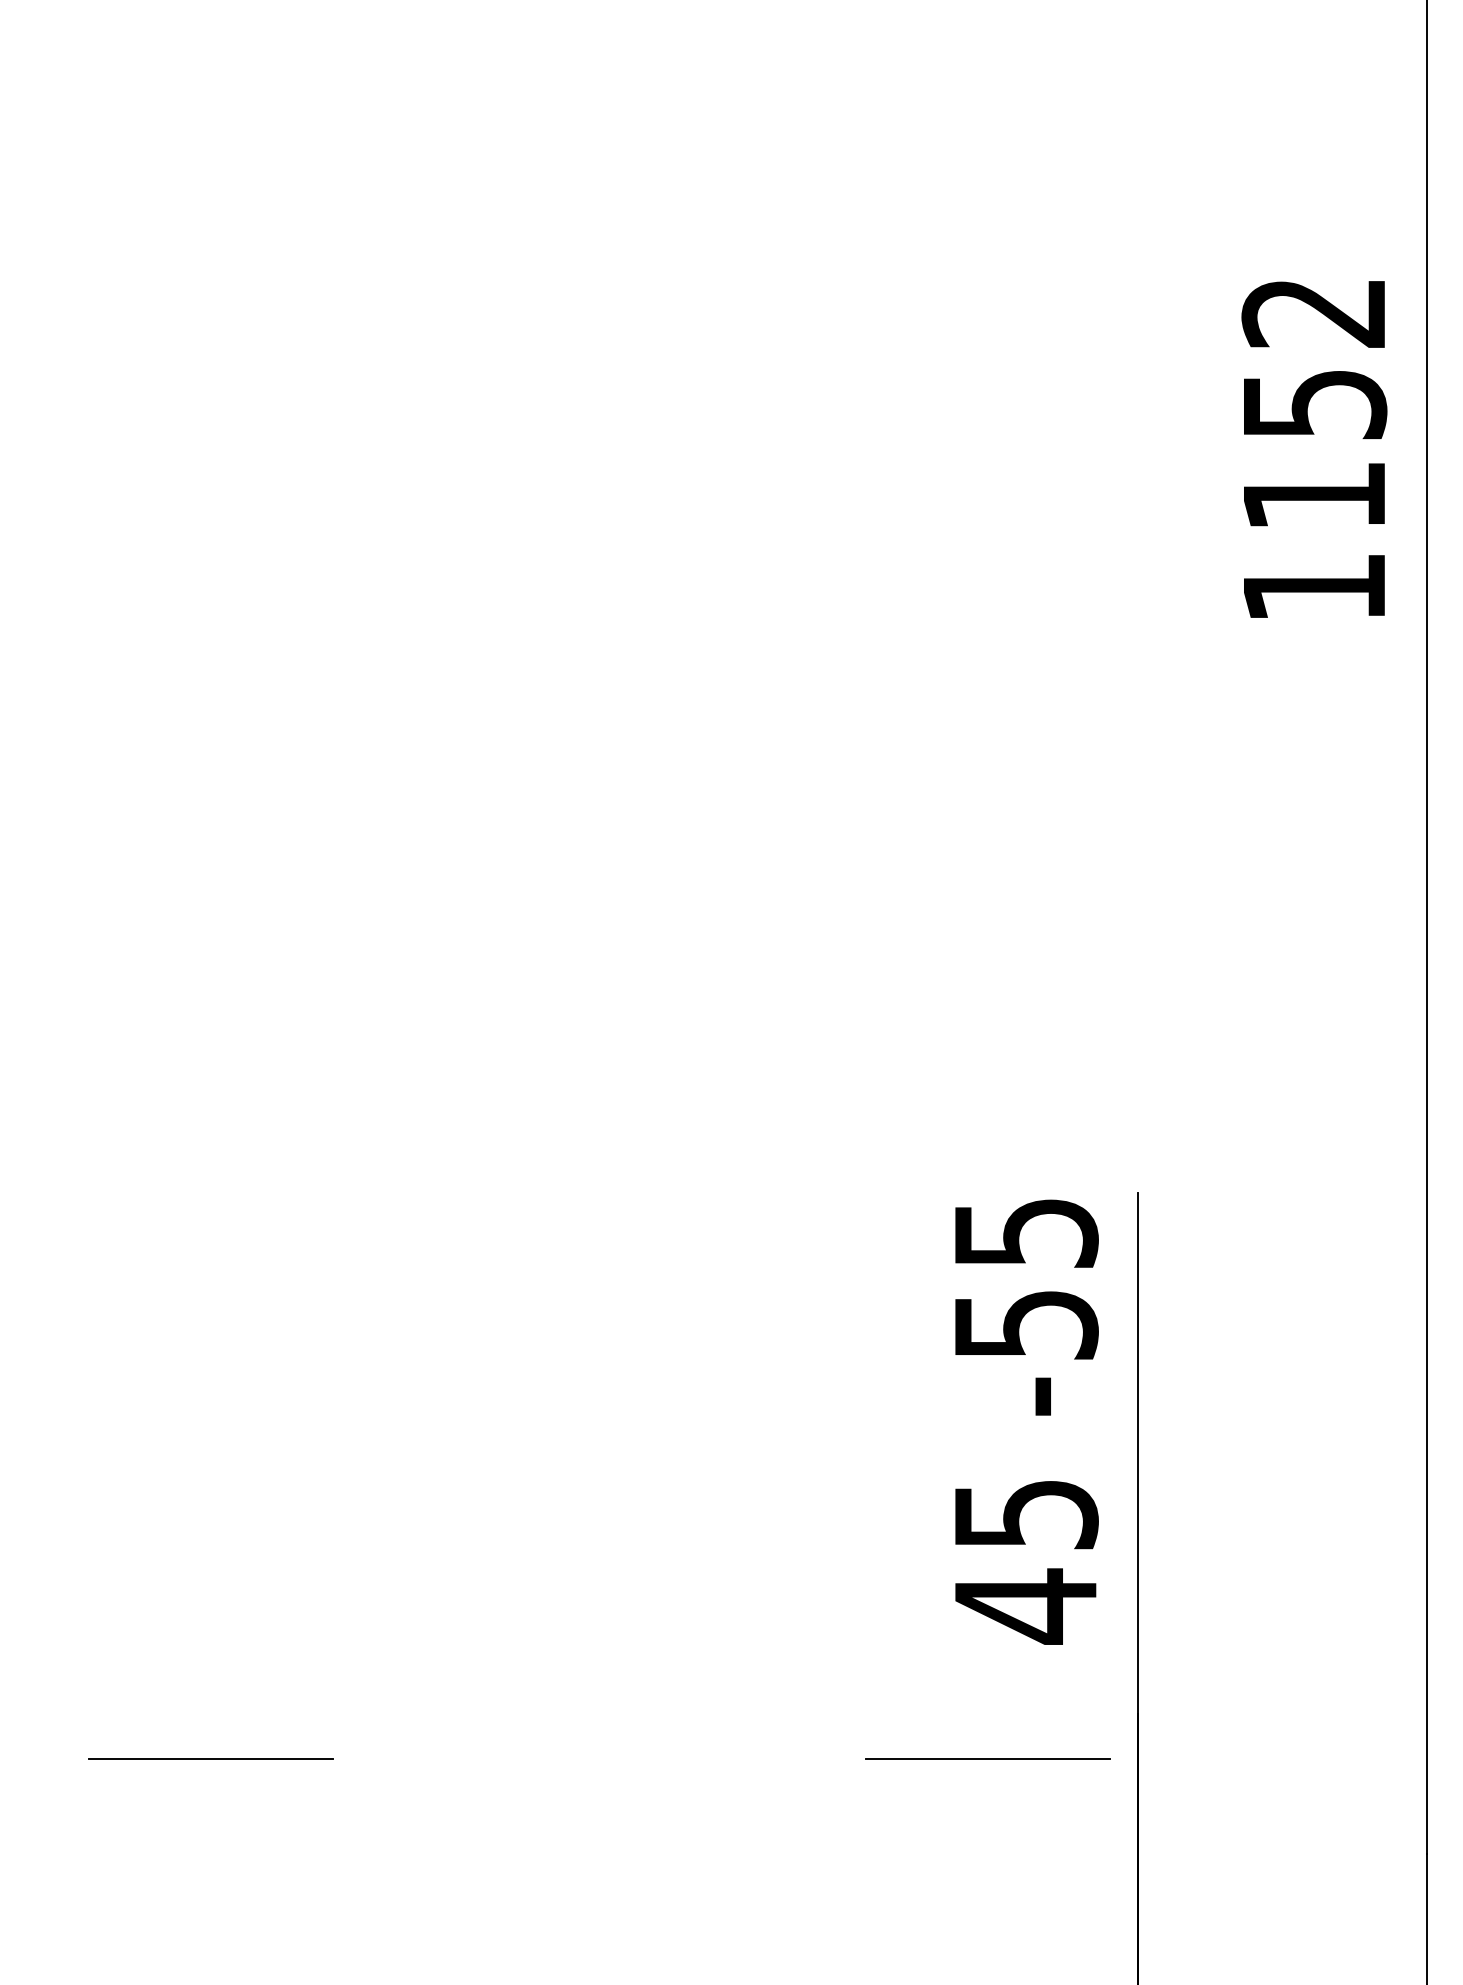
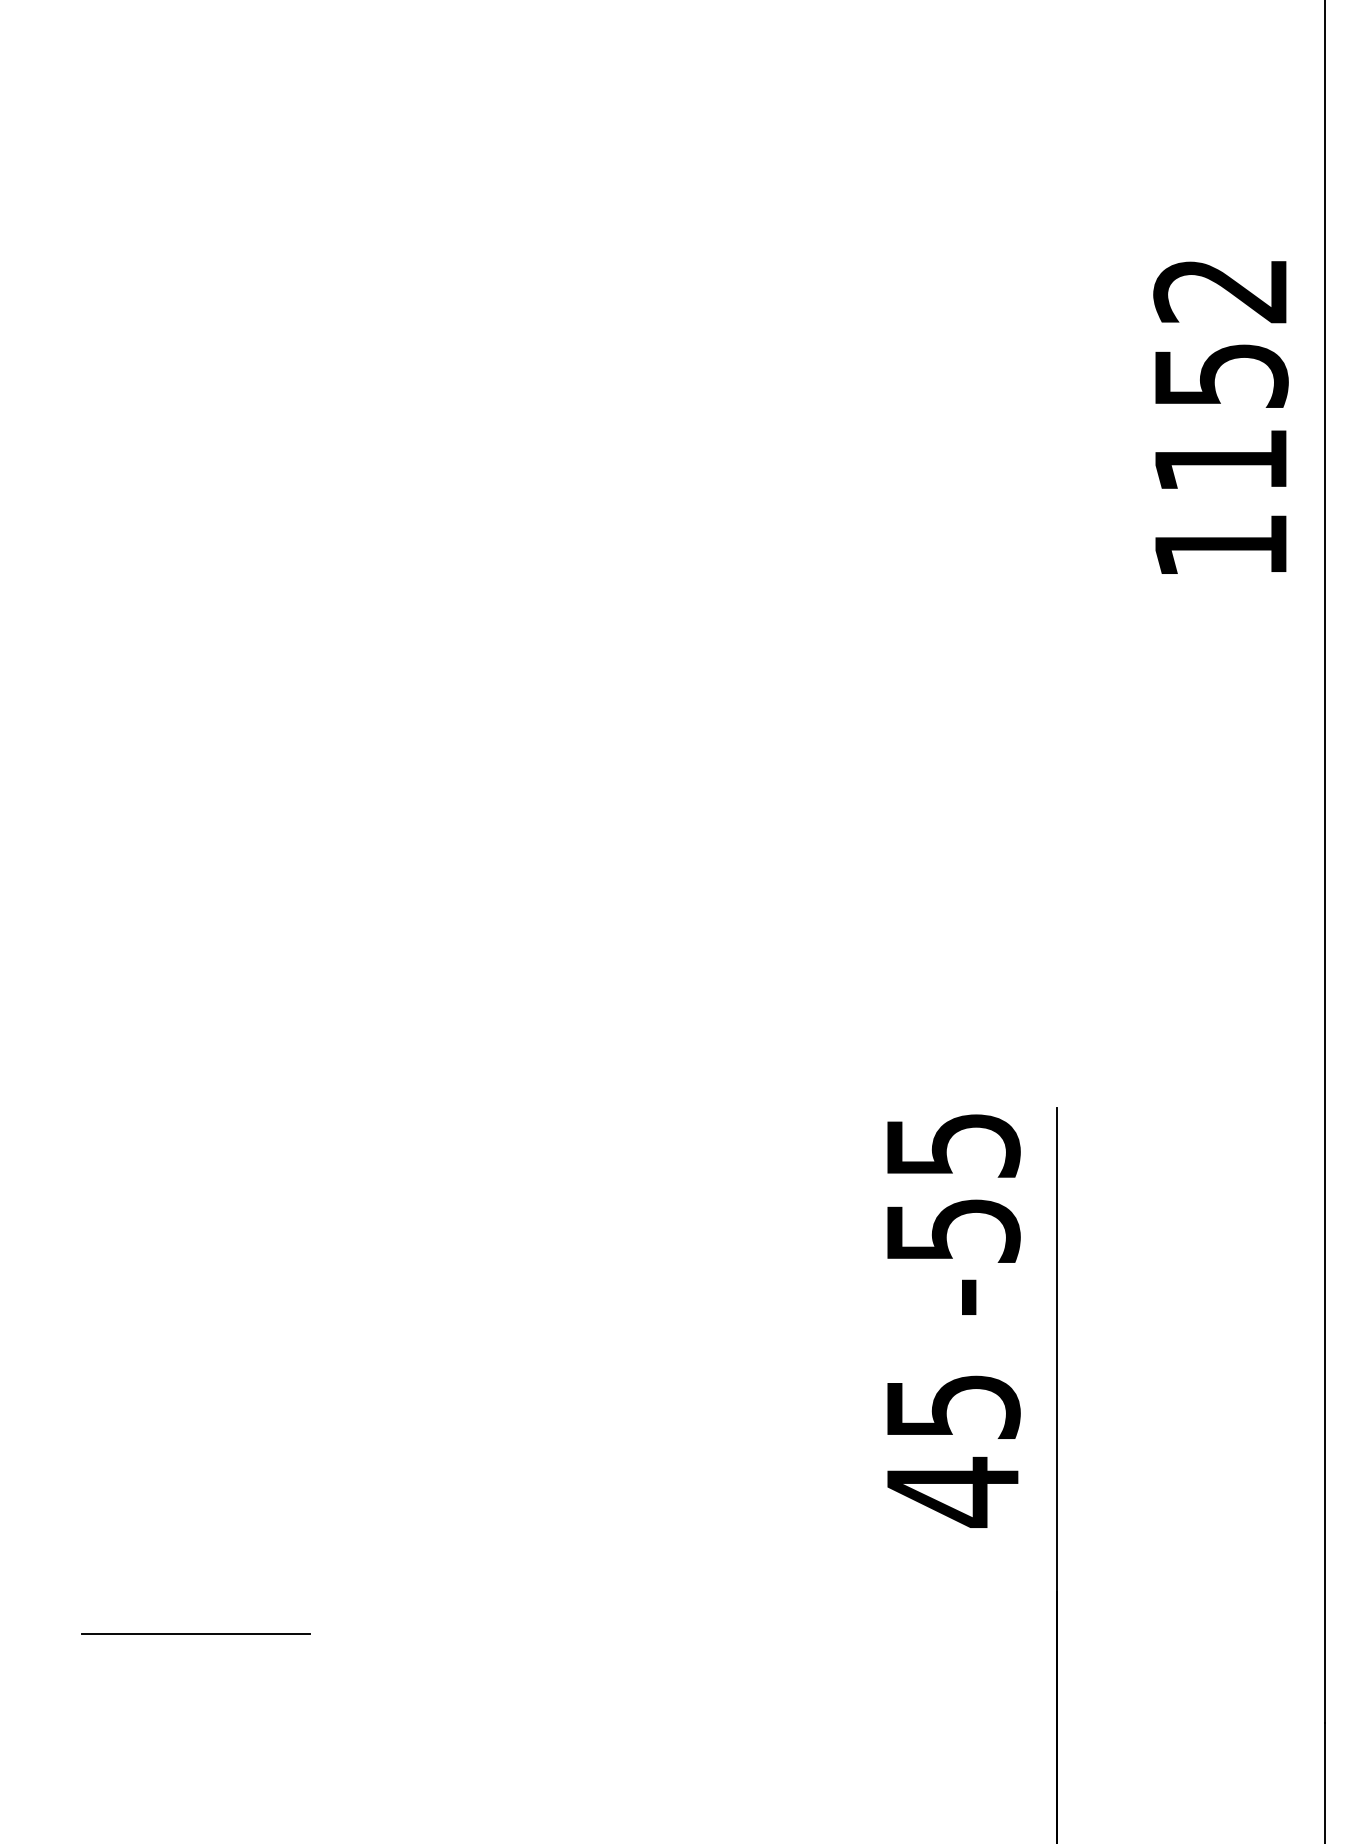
line: (987, 1758) -> (917, 1633), removed

